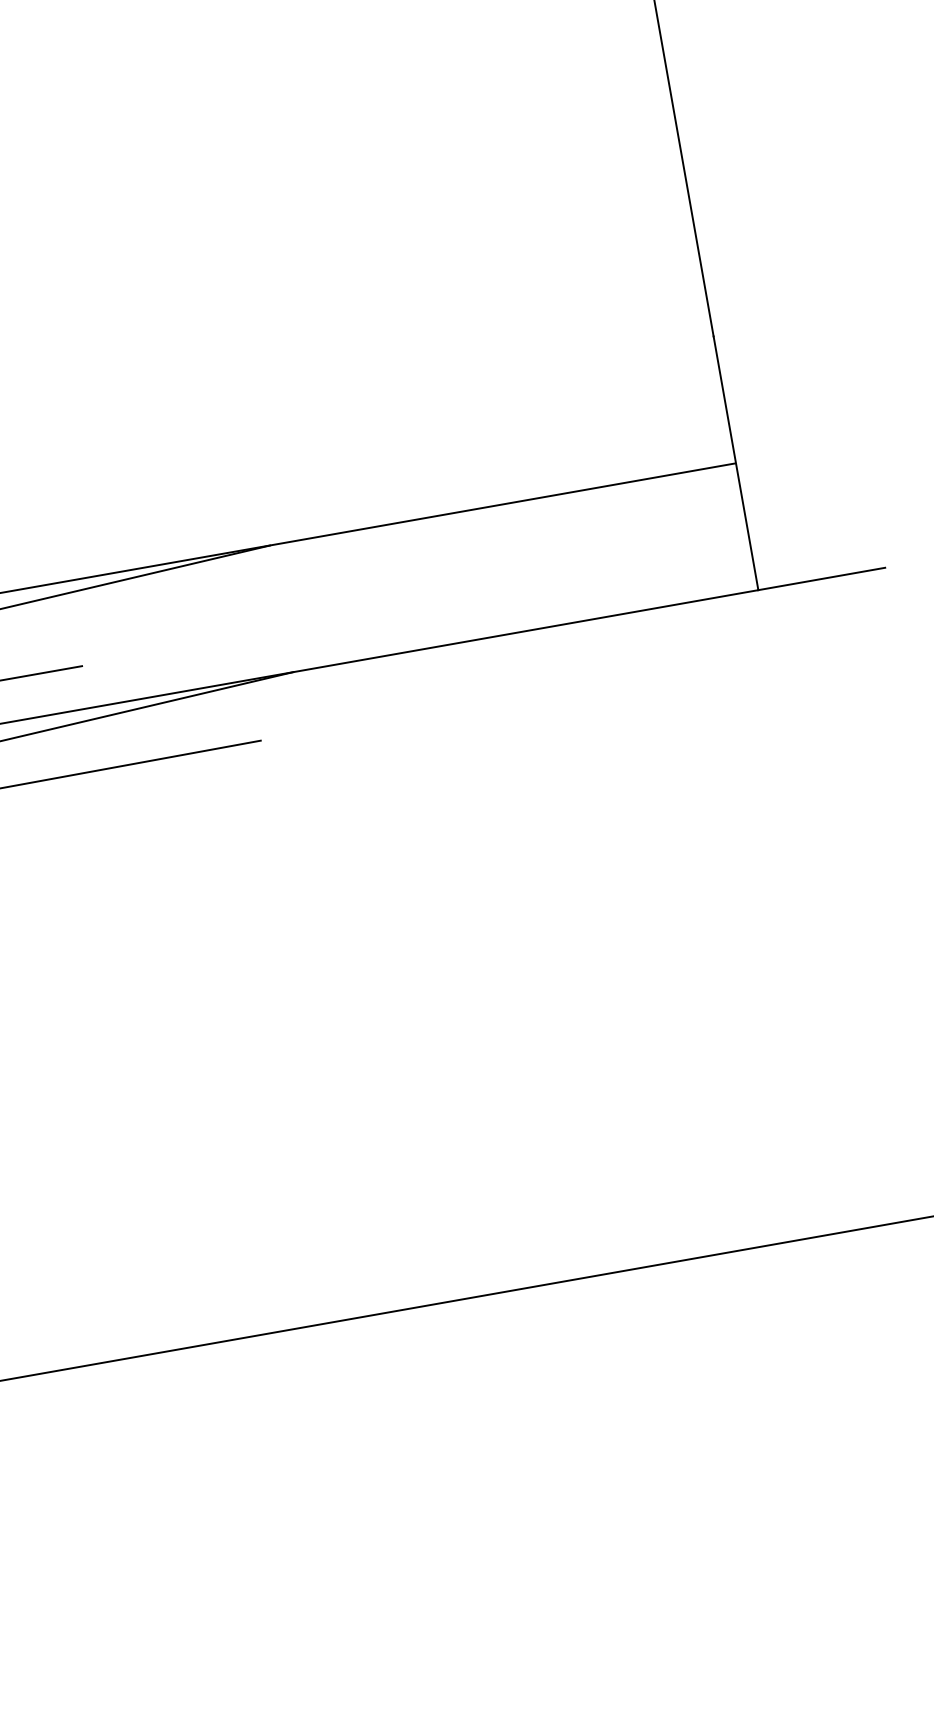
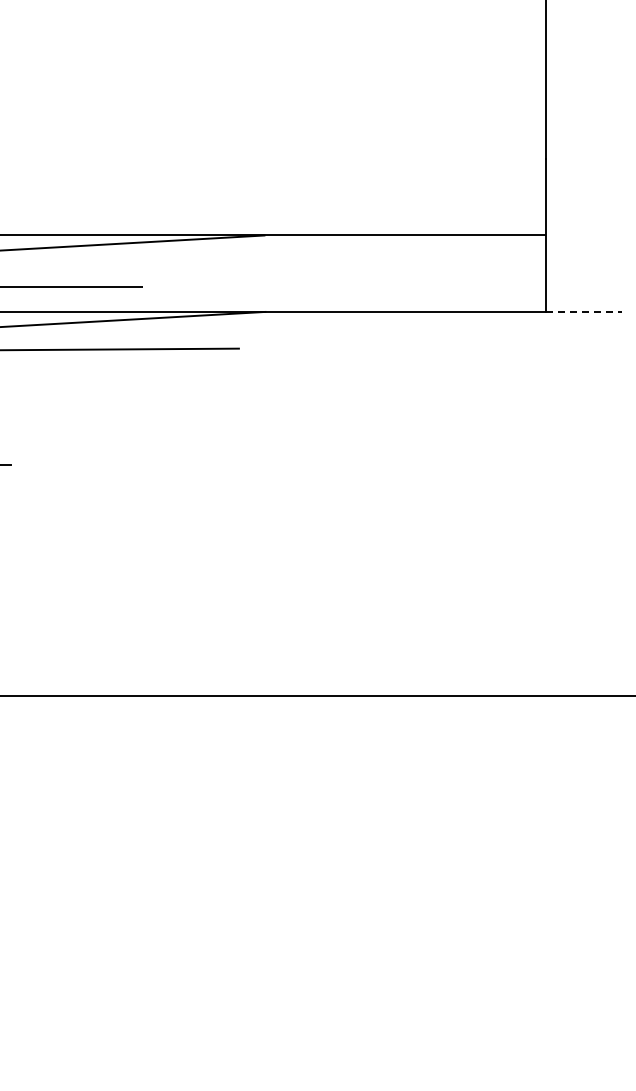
line: (822, 578) -> (584, 311), solid -> dashed

